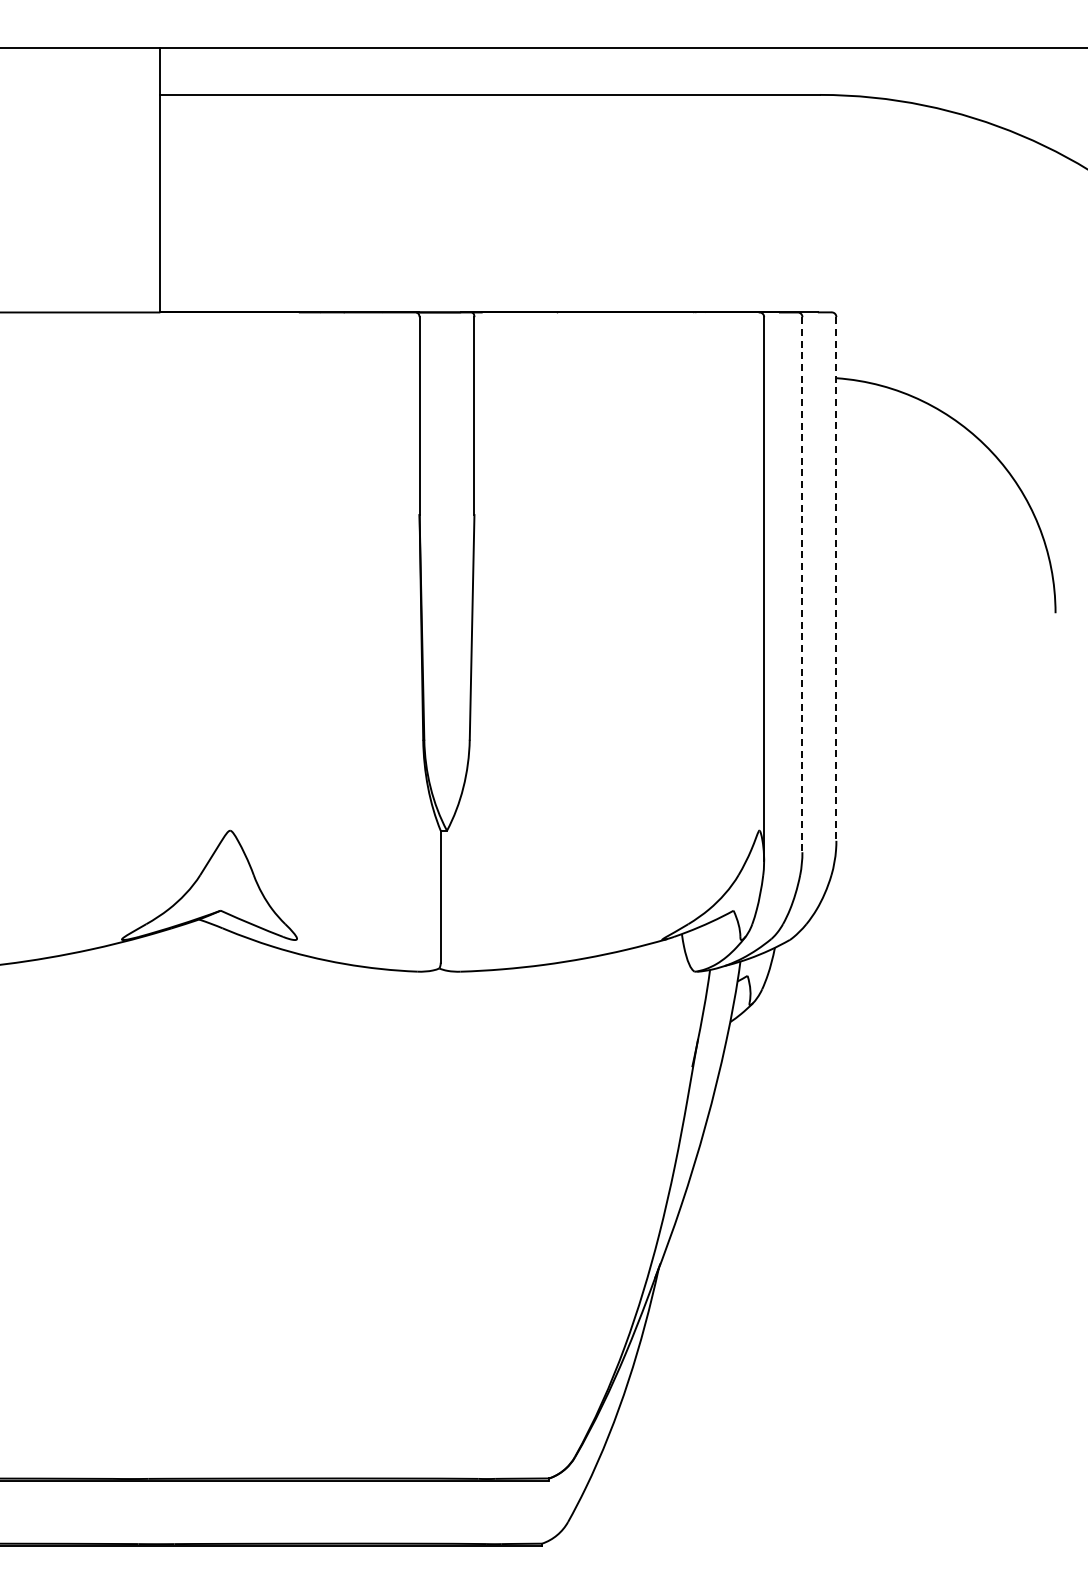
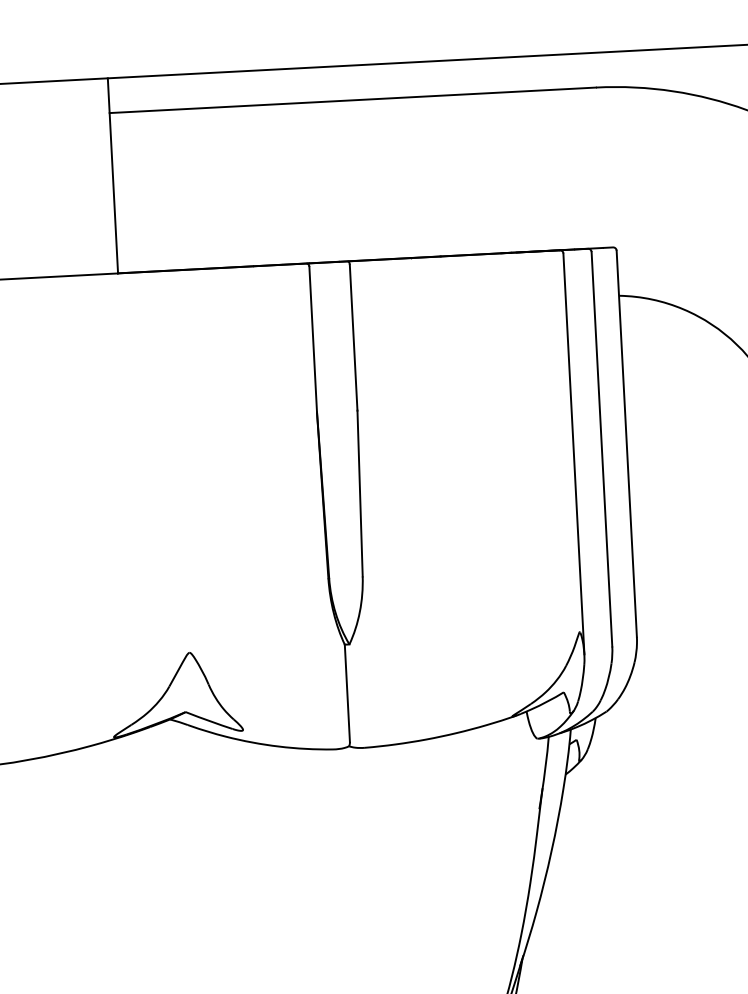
line: (836, 578) -> (626, 443), dashed -> solid
line: (802, 584) -> (601, 449), dashed -> solid

